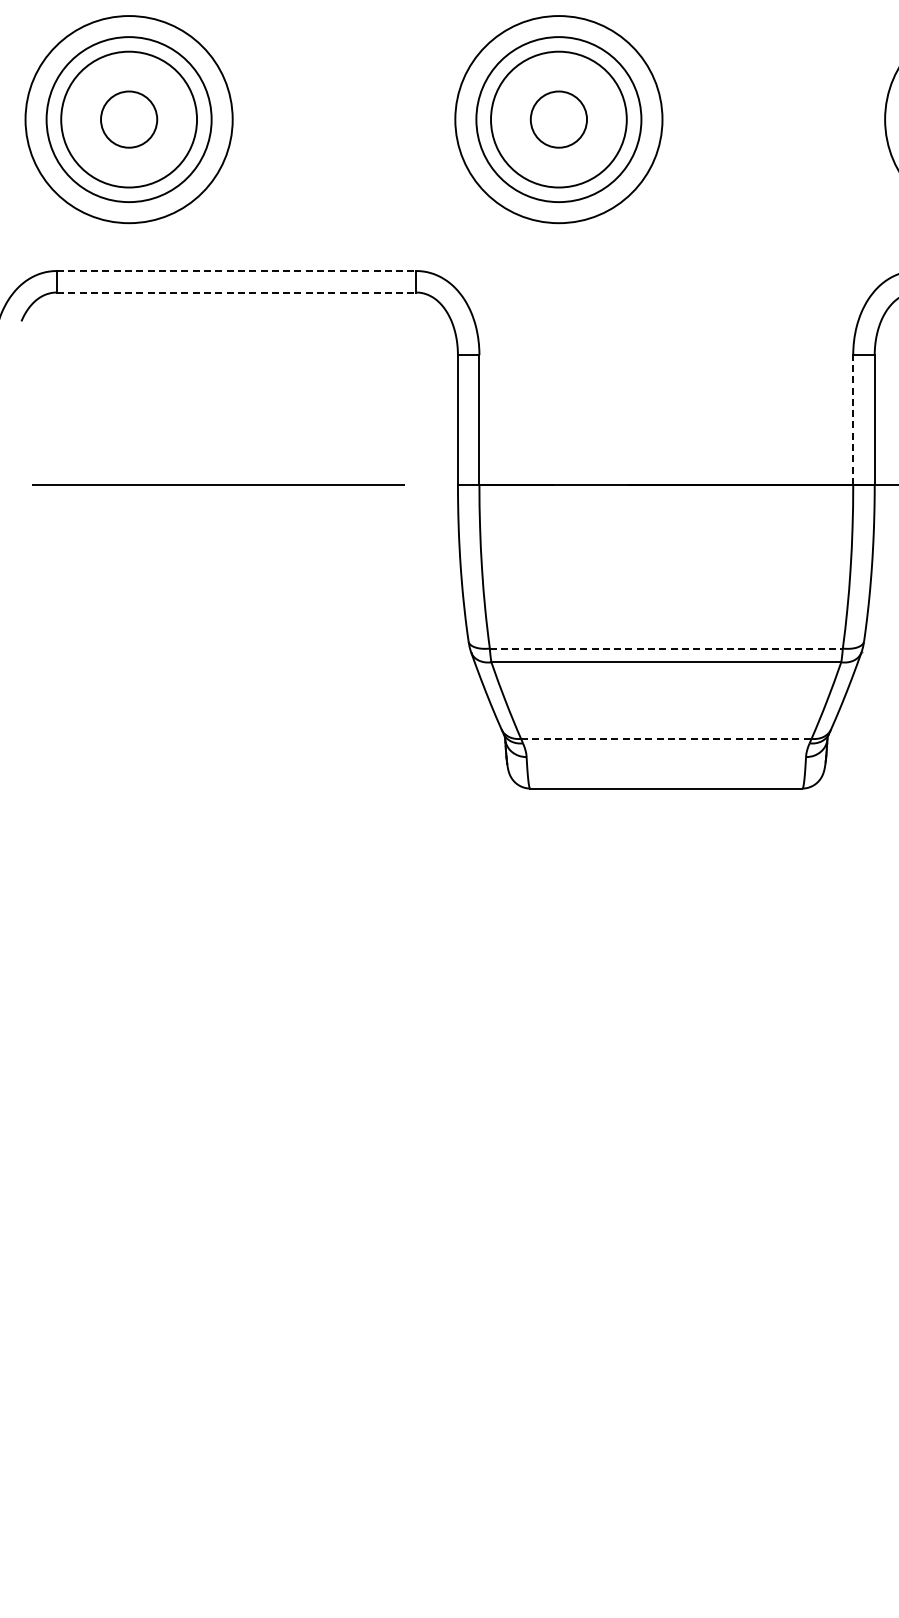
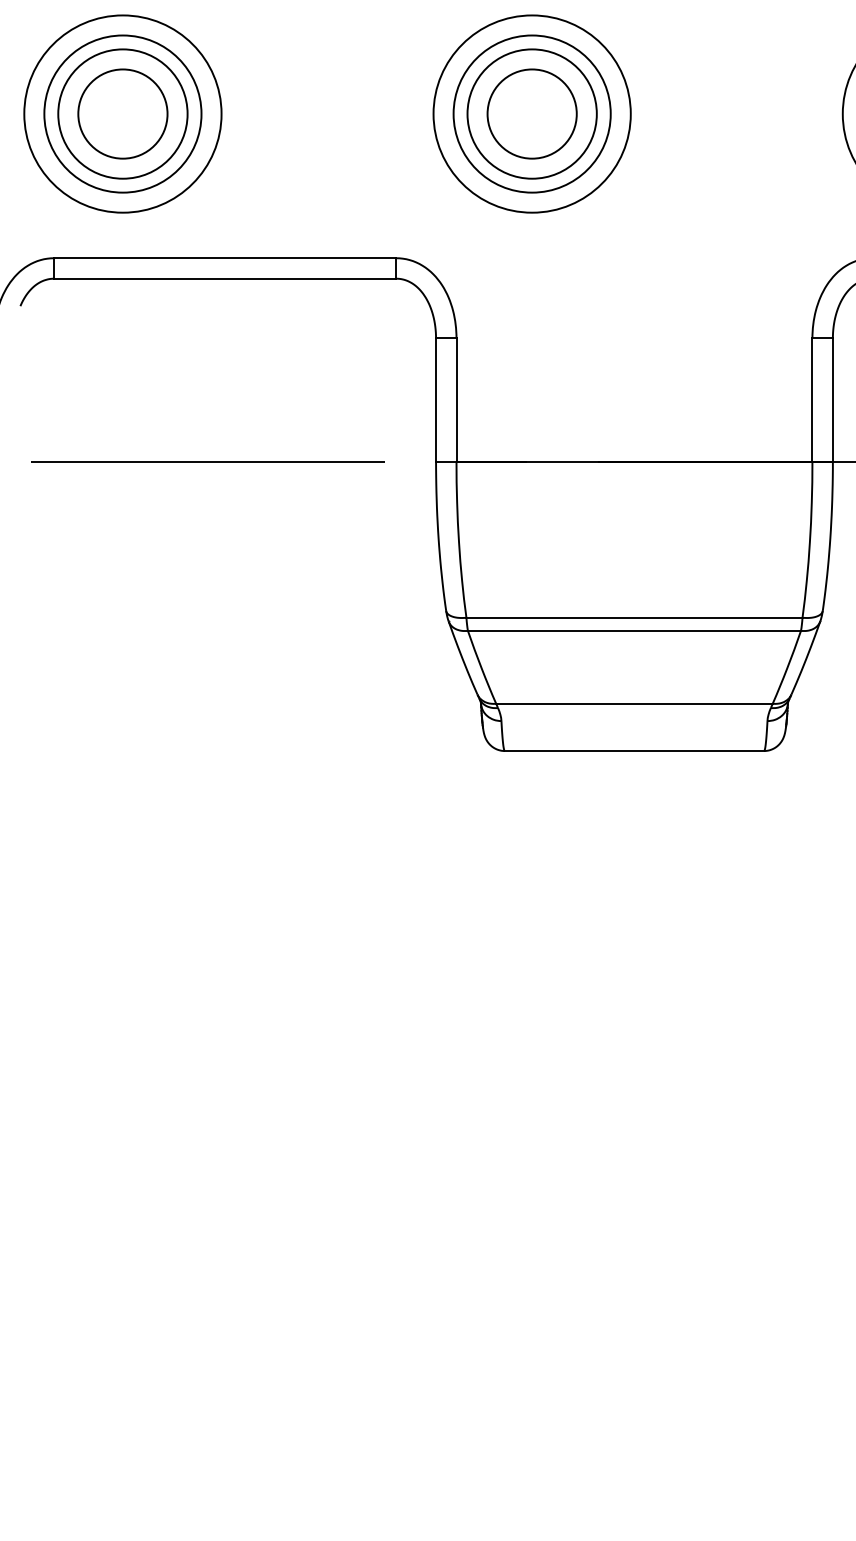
circle: (128, 119) -> (122, 113), size x1.67
circle: (558, 119) -> (531, 113), size x1.67
line: (237, 271) -> (226, 258), dashed -> solid
line: (237, 292) -> (226, 278), dashed -> solid
line: (853, 420) -> (812, 400), dashed -> solid
line: (666, 648) -> (634, 617), dashed -> solid
line: (666, 738) -> (634, 703), dashed -> solid

